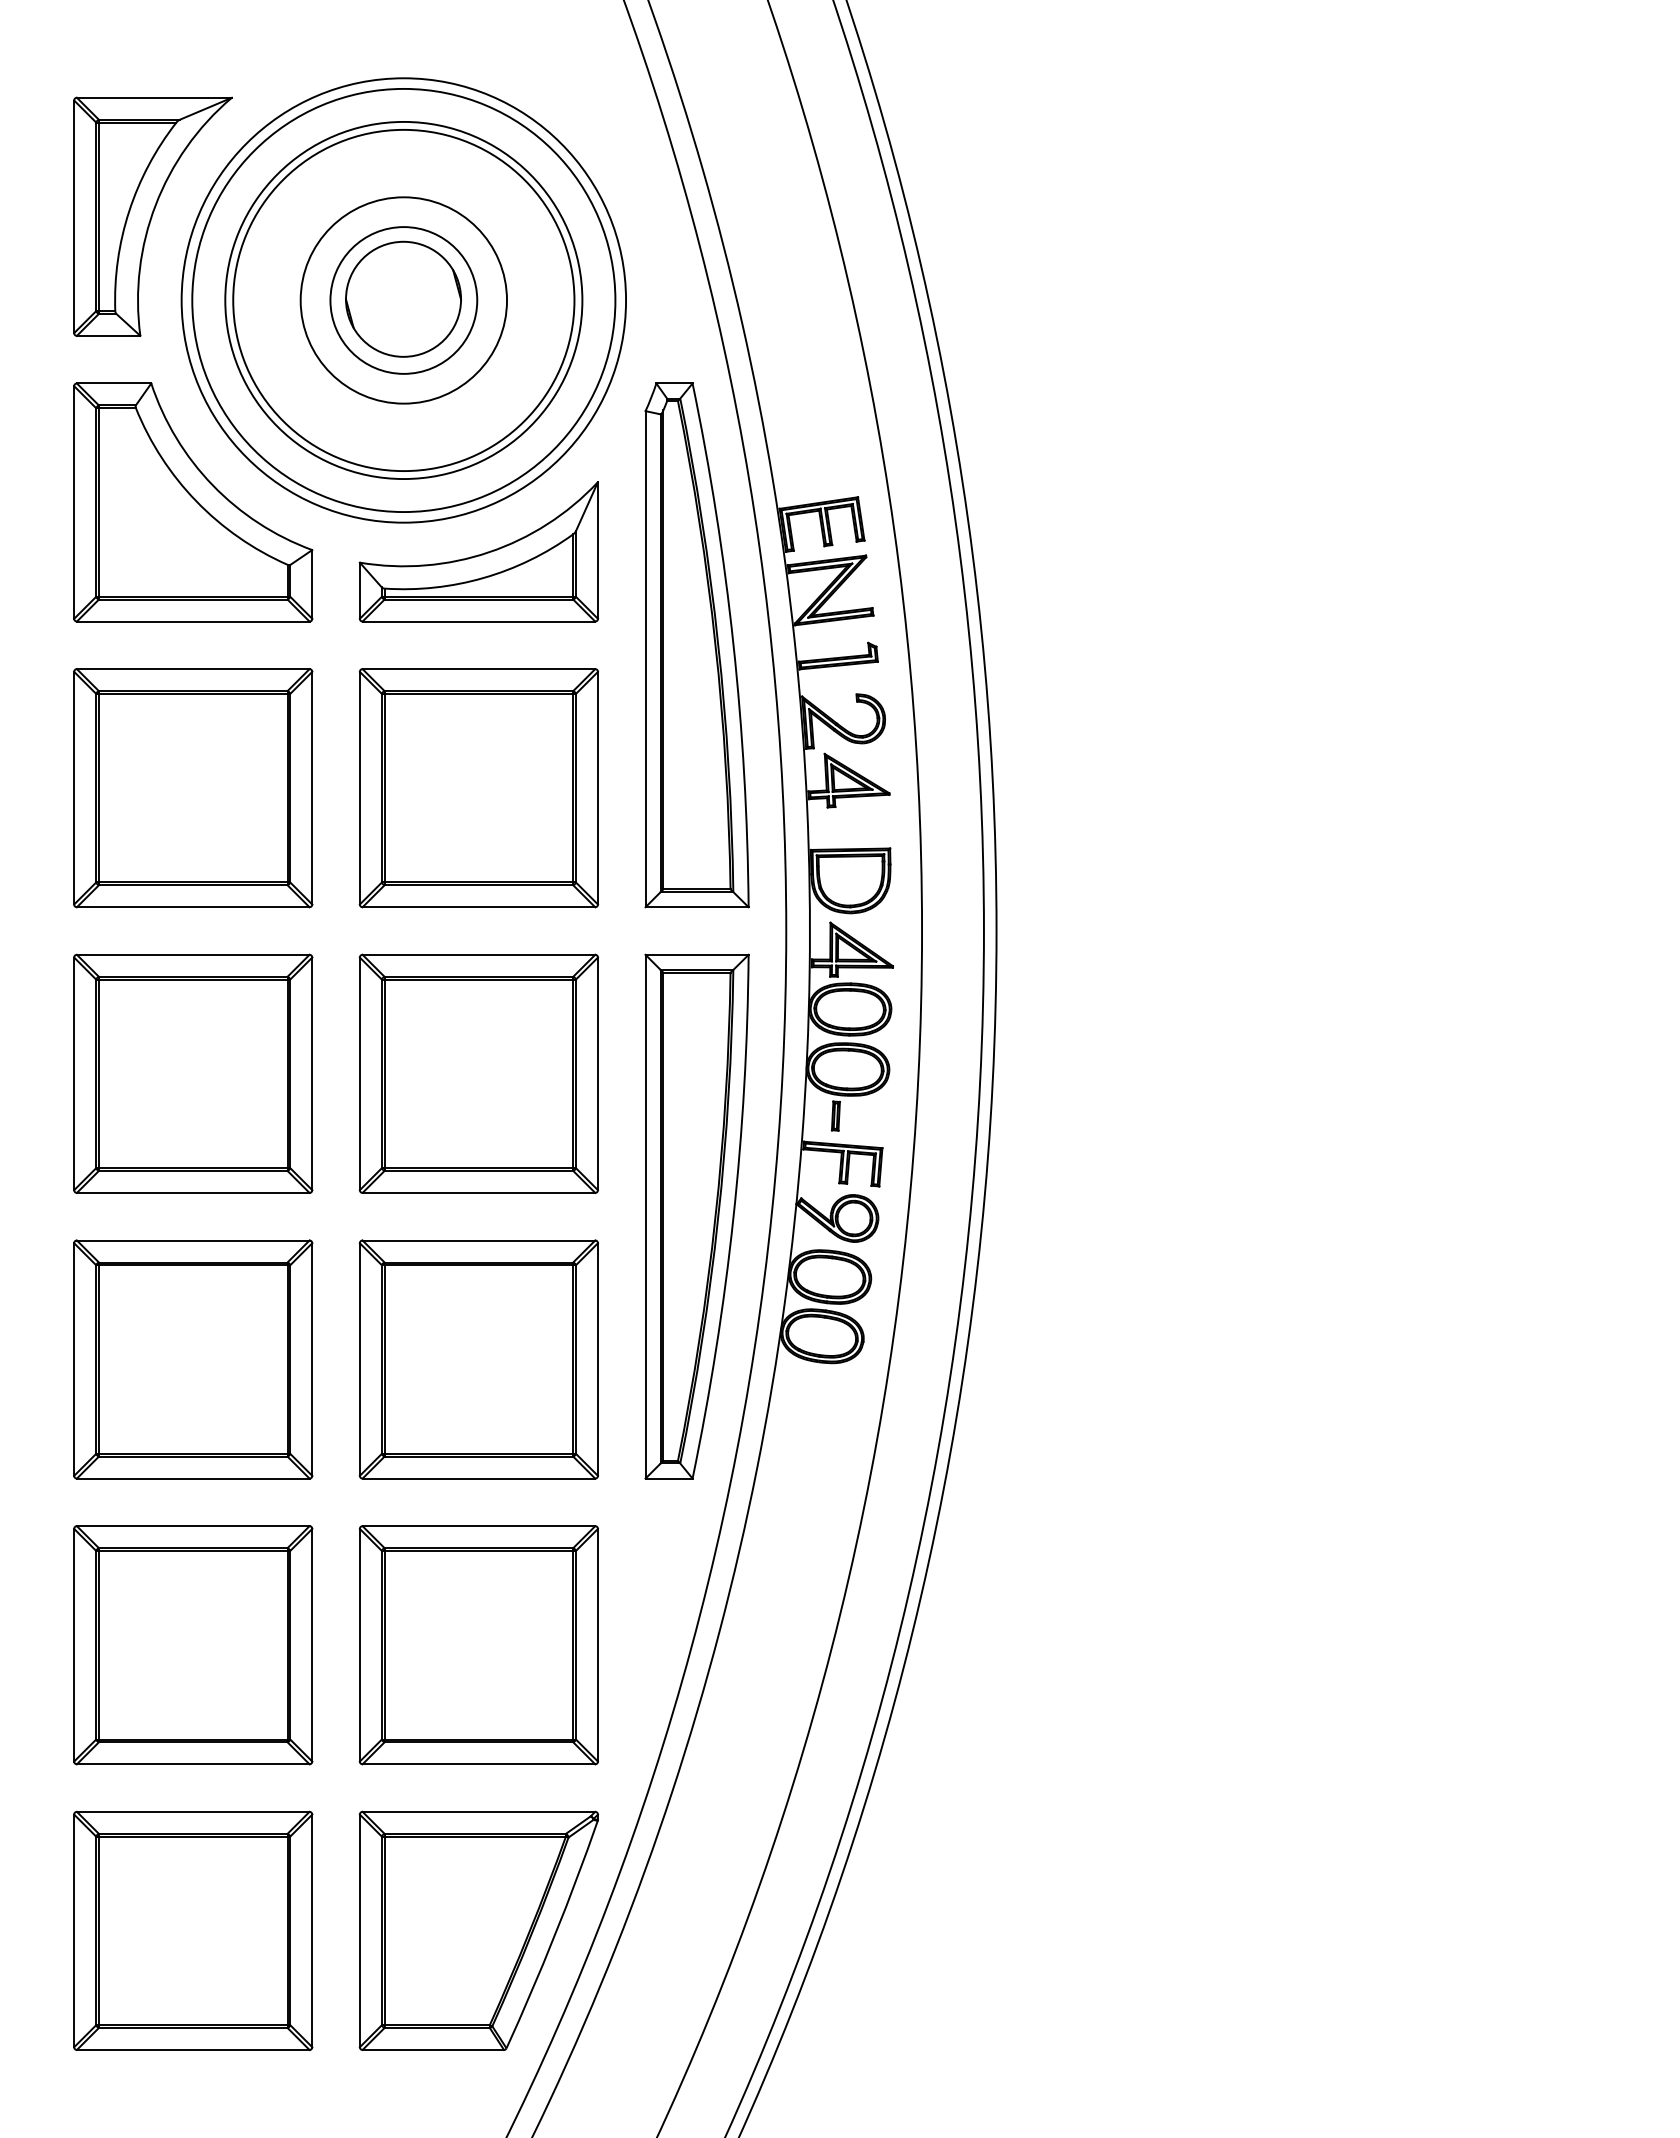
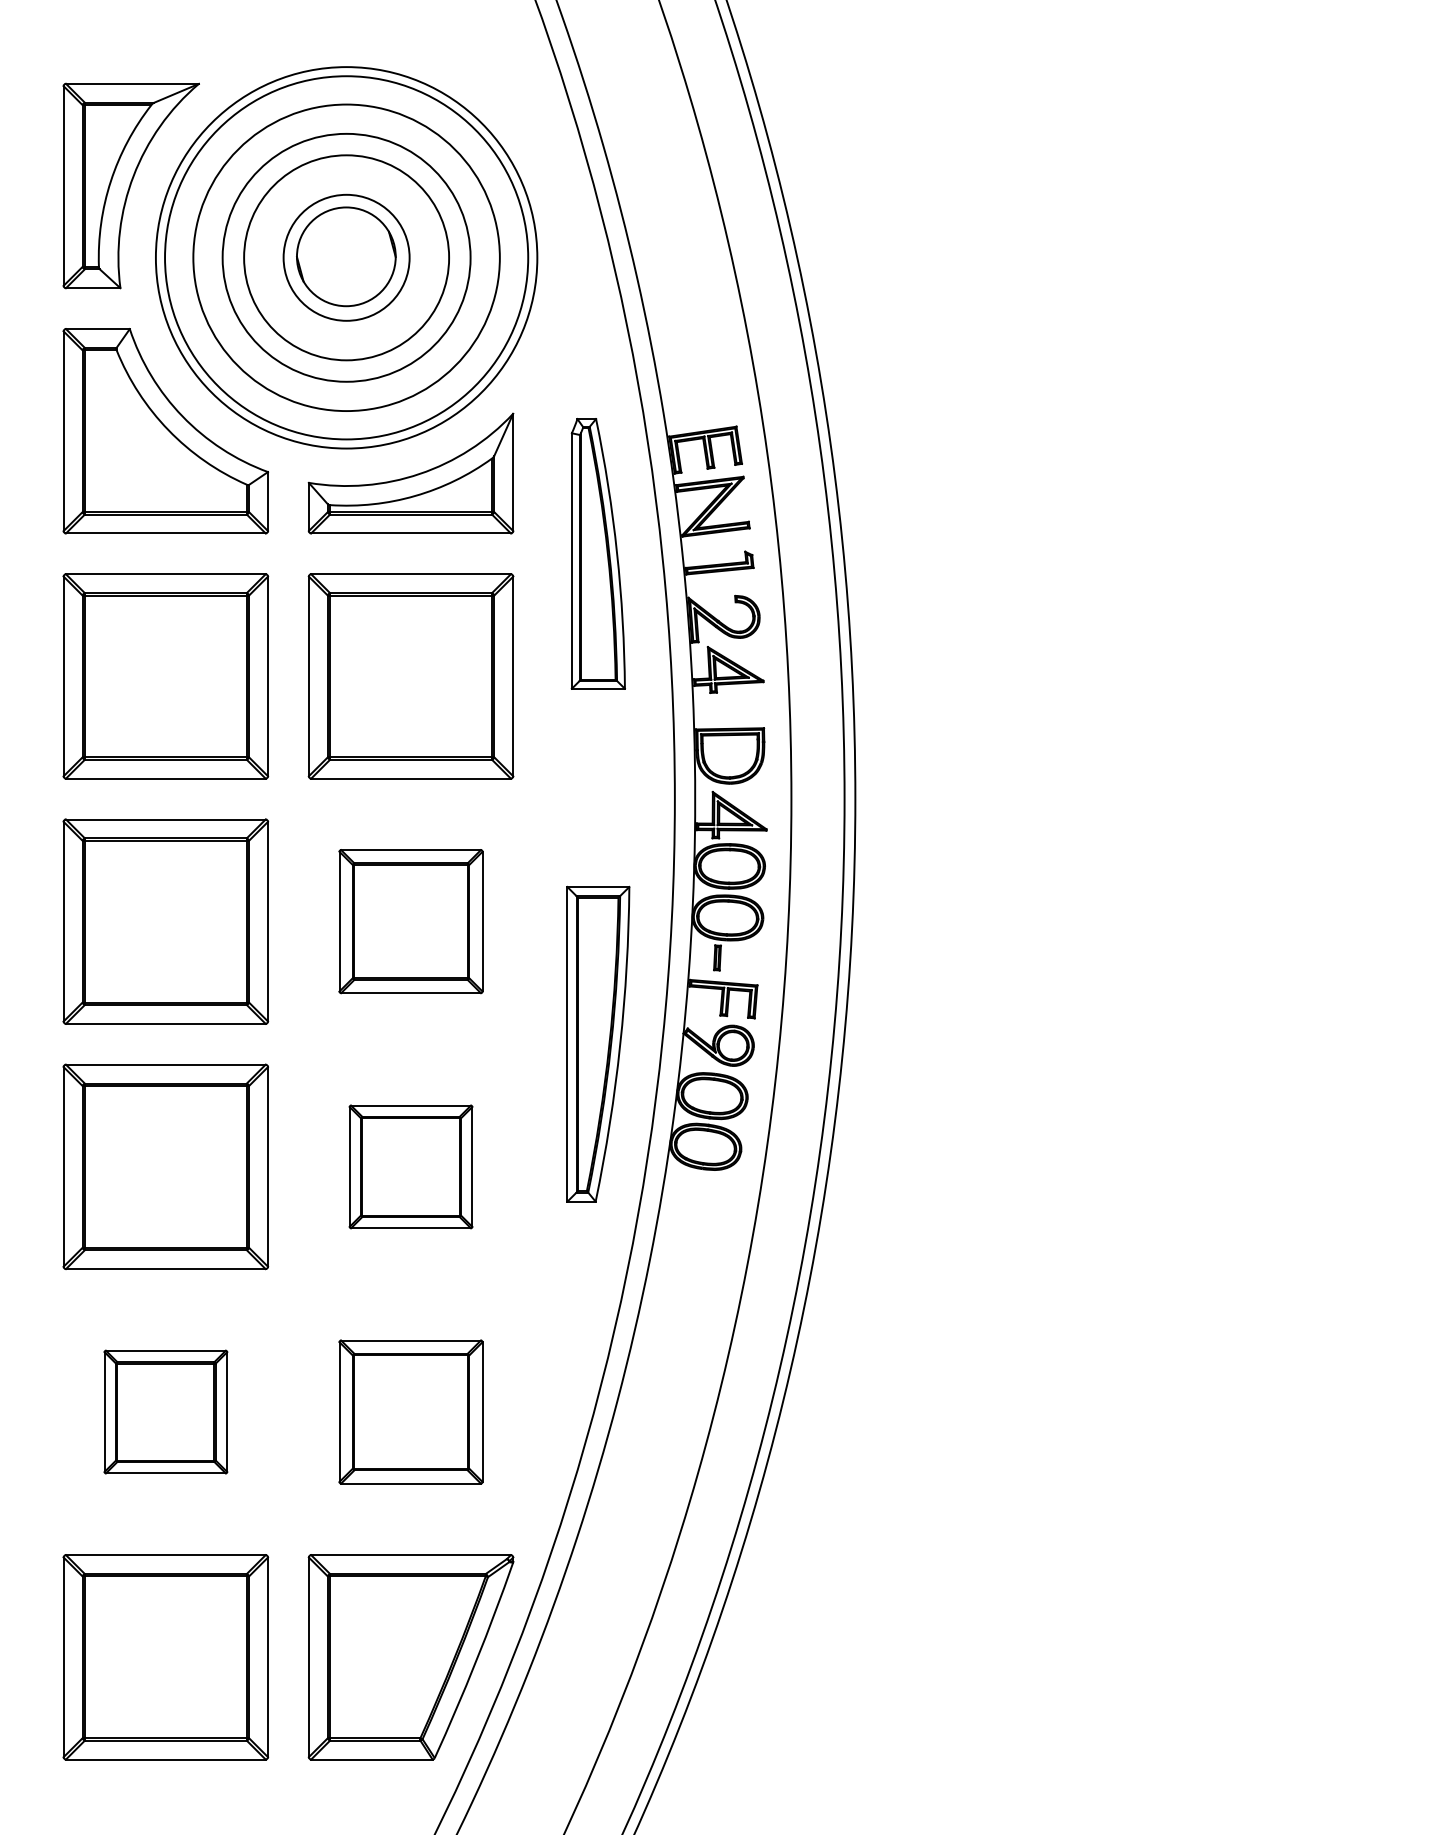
circle: (403, 300) -> (346, 257), size x0.7
circle: (403, 300) -> (346, 257), size x1.4
part: (697, 644) -> (598, 553), size x0.6
part: (478, 1073) -> (410, 921), size x0.7
part: (697, 1216) -> (598, 1044), size x0.7
part: (478, 1359) -> (410, 1166), size x0.6
part: (192, 1644) -> (165, 1411), size x0.6
part: (478, 1644) -> (410, 1411), size x0.7

